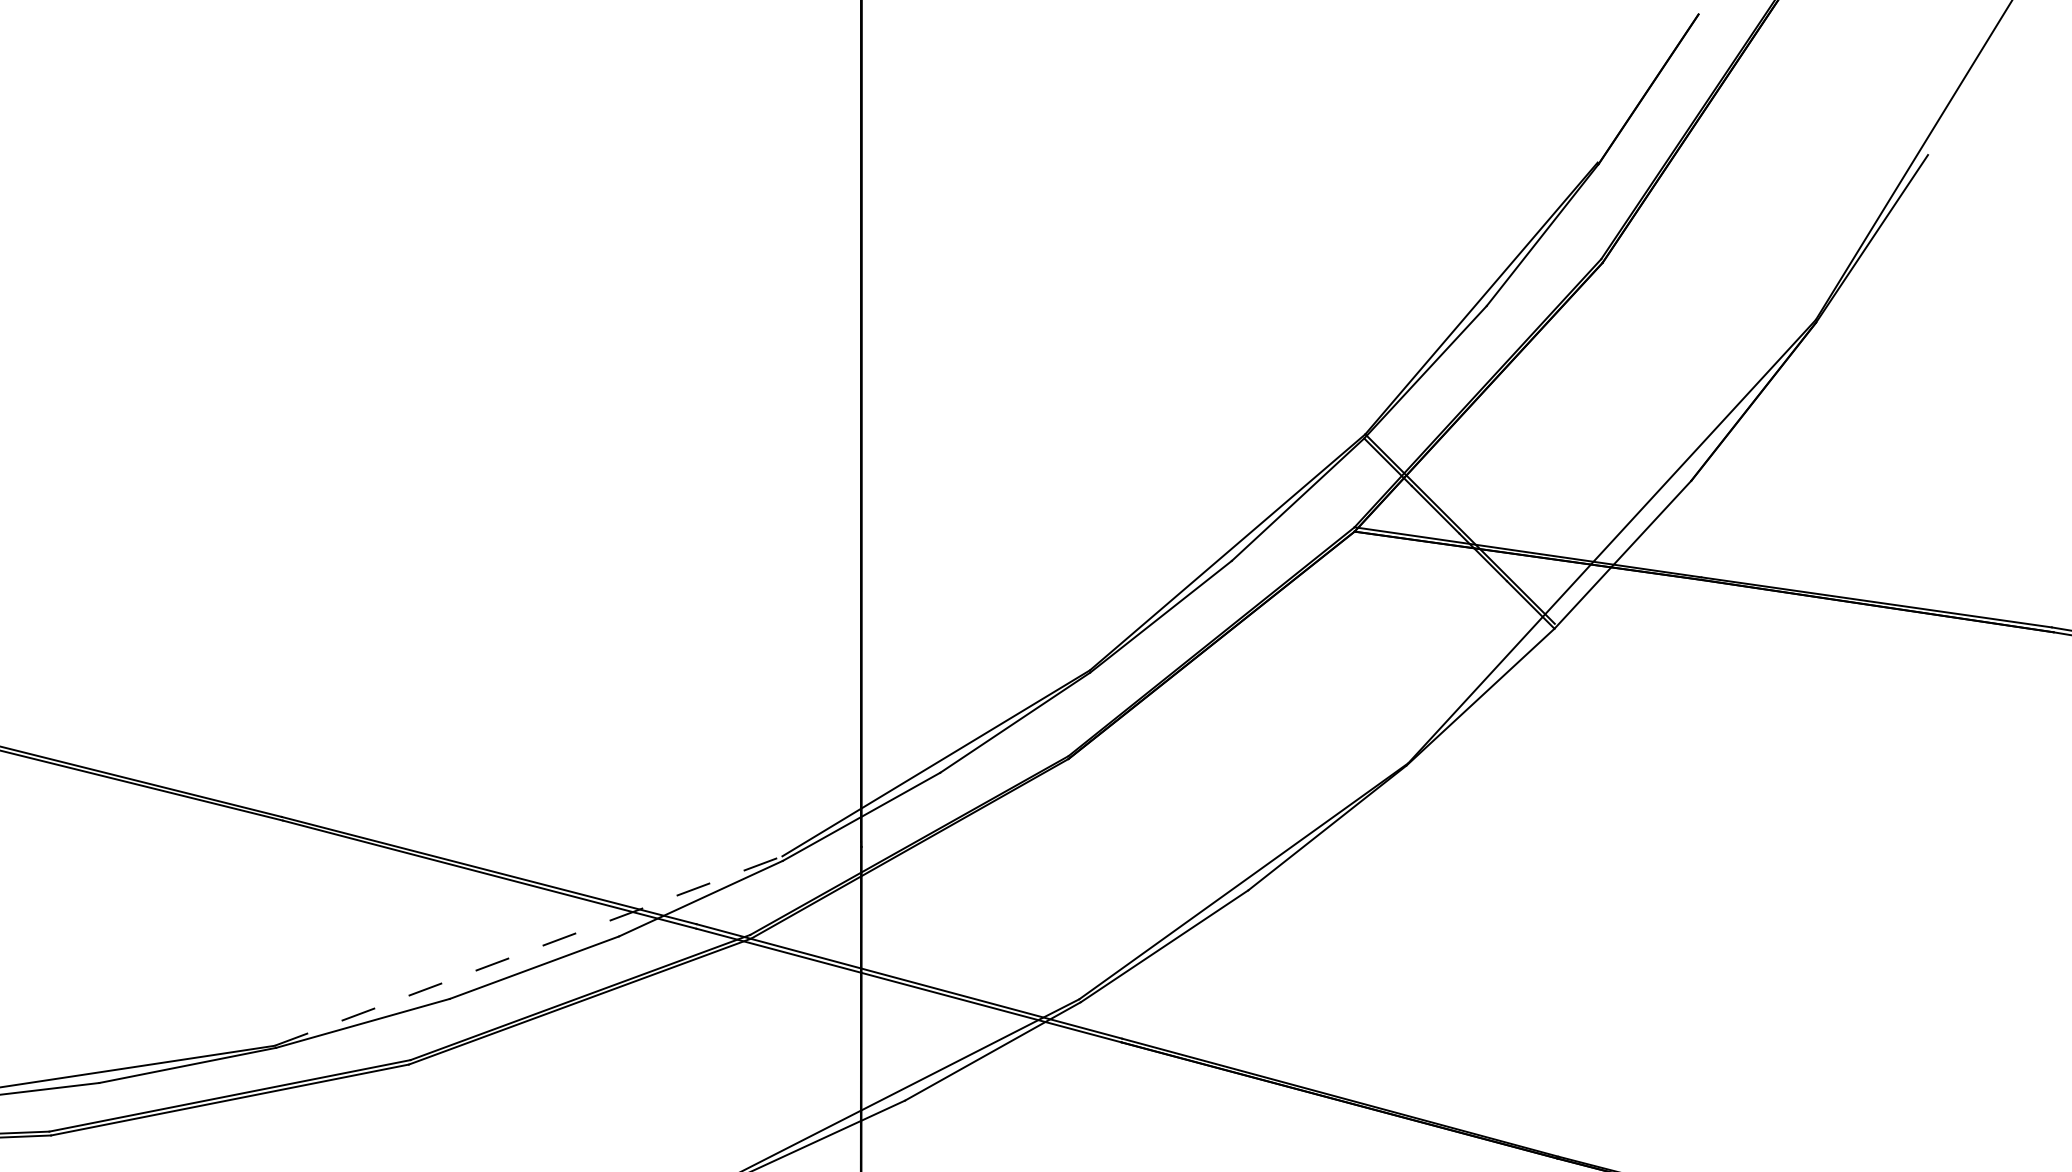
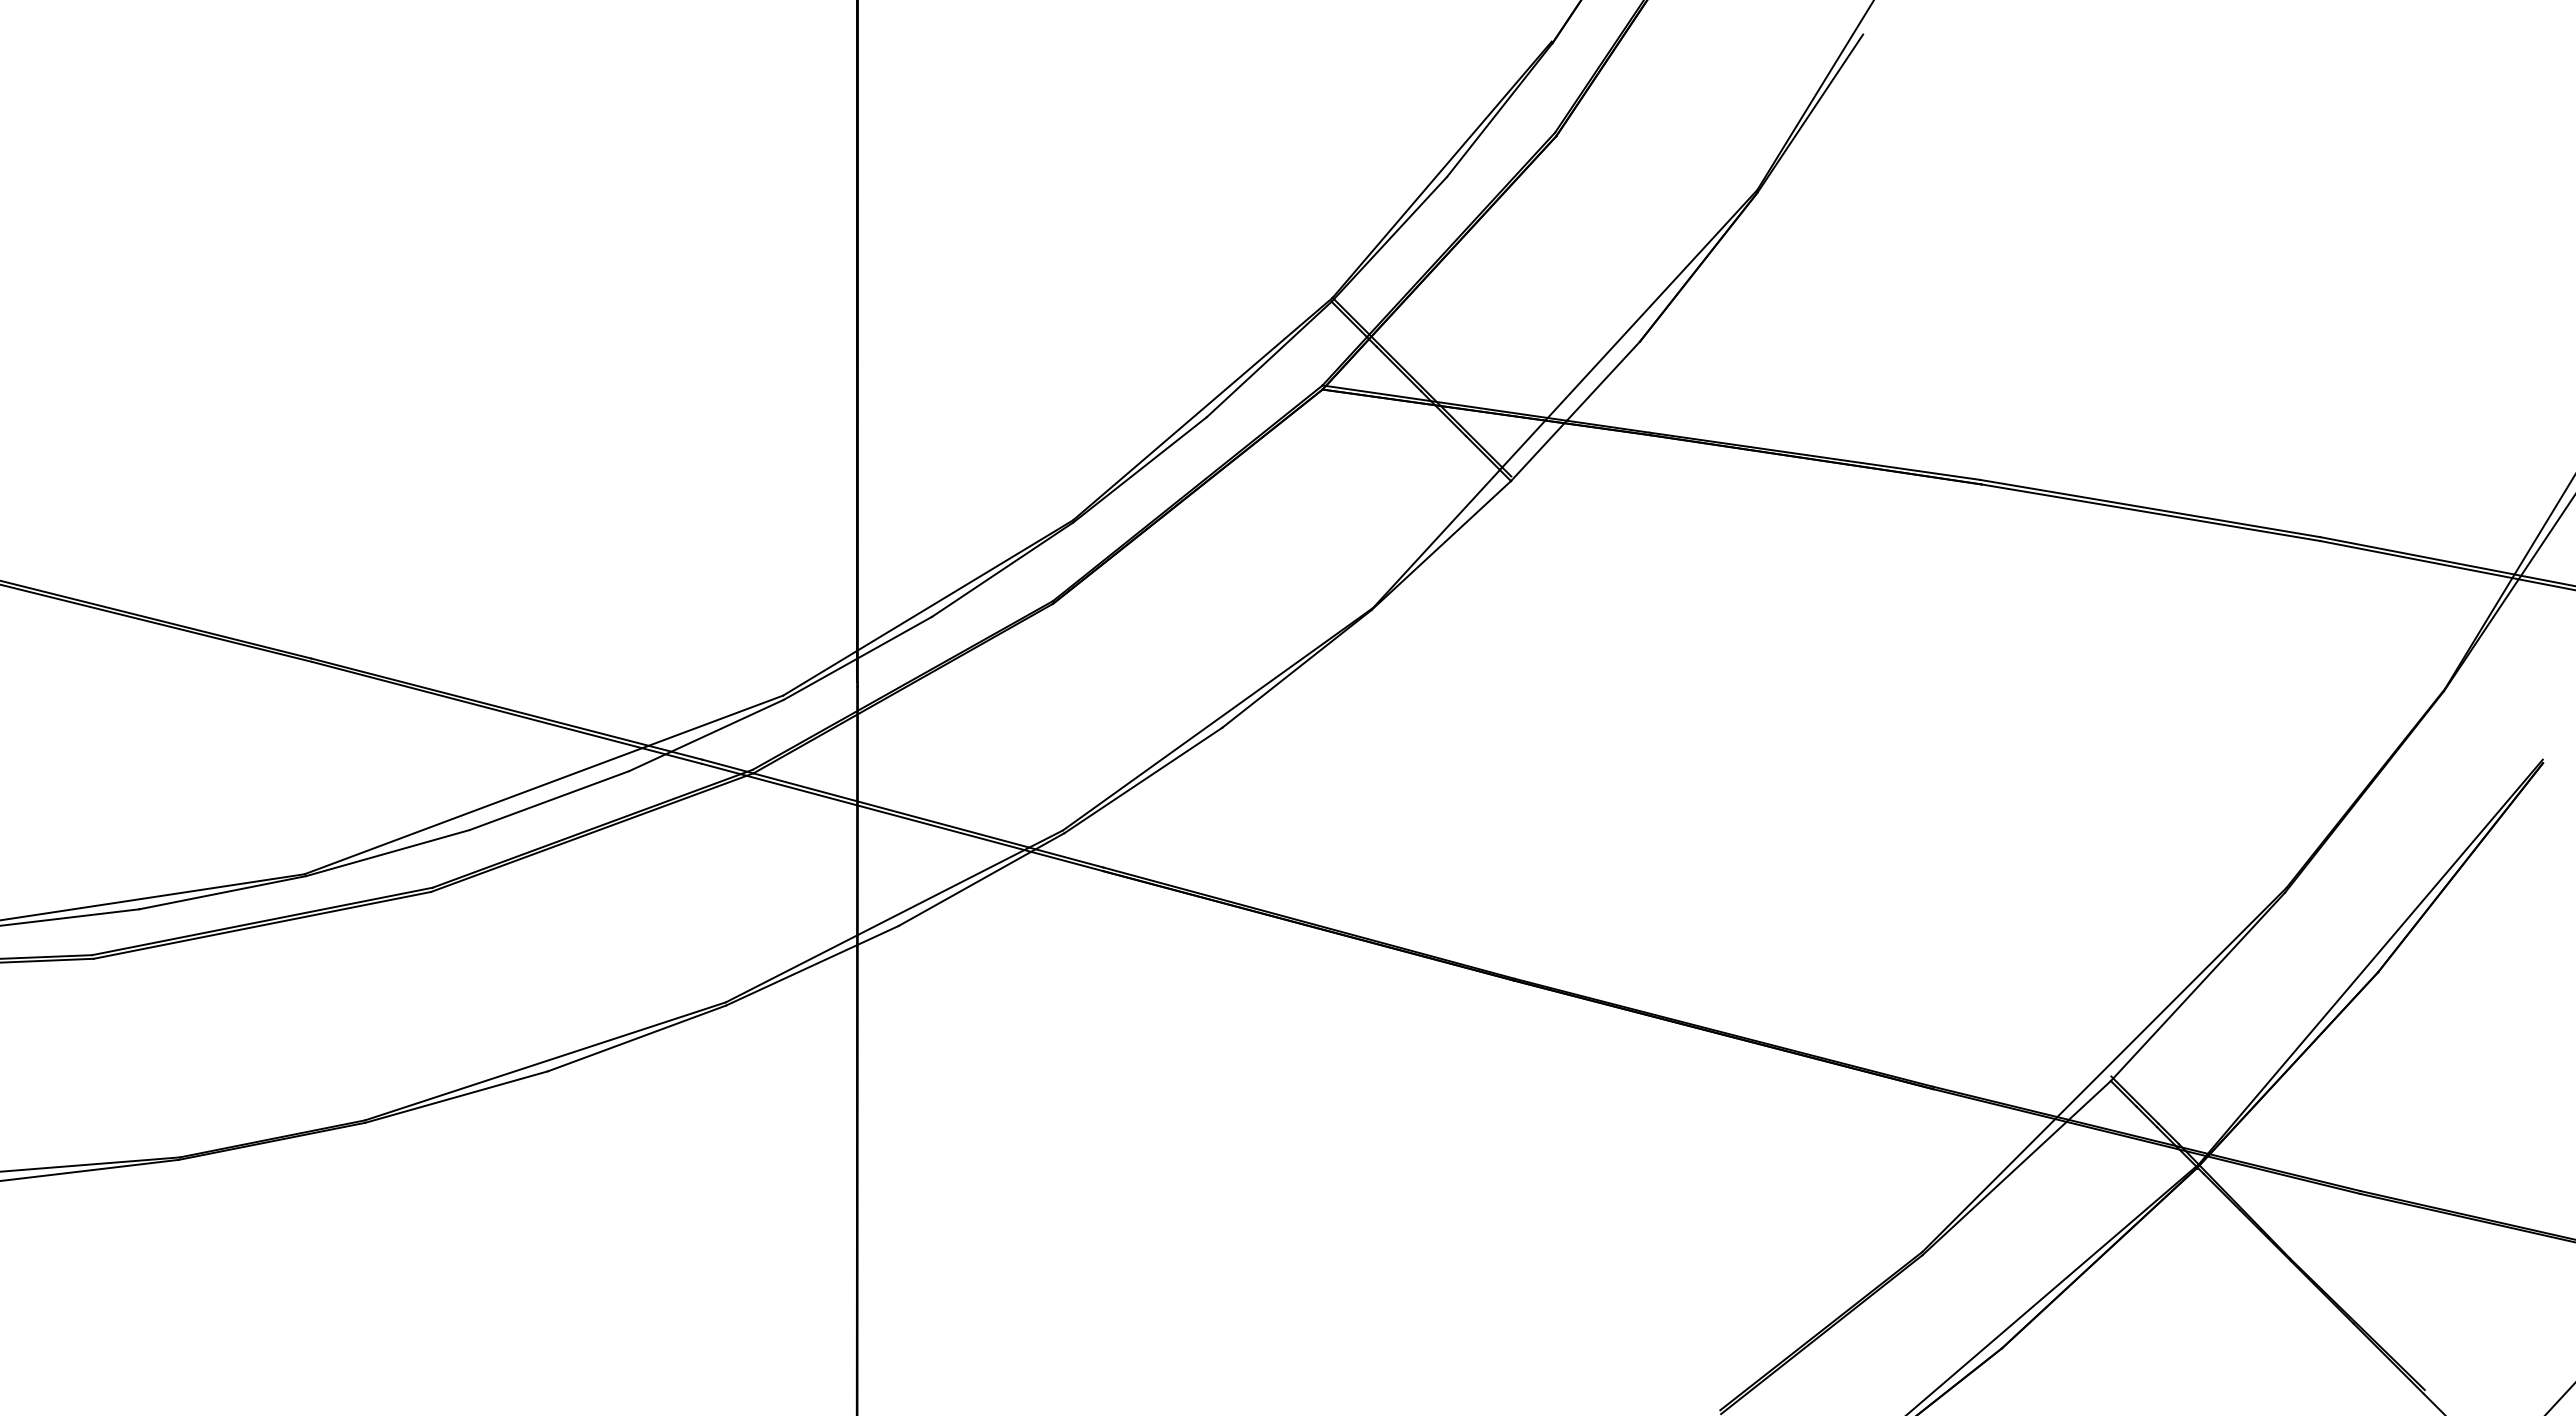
line: (529, 950) -> (544, 784), dashed -> solid

